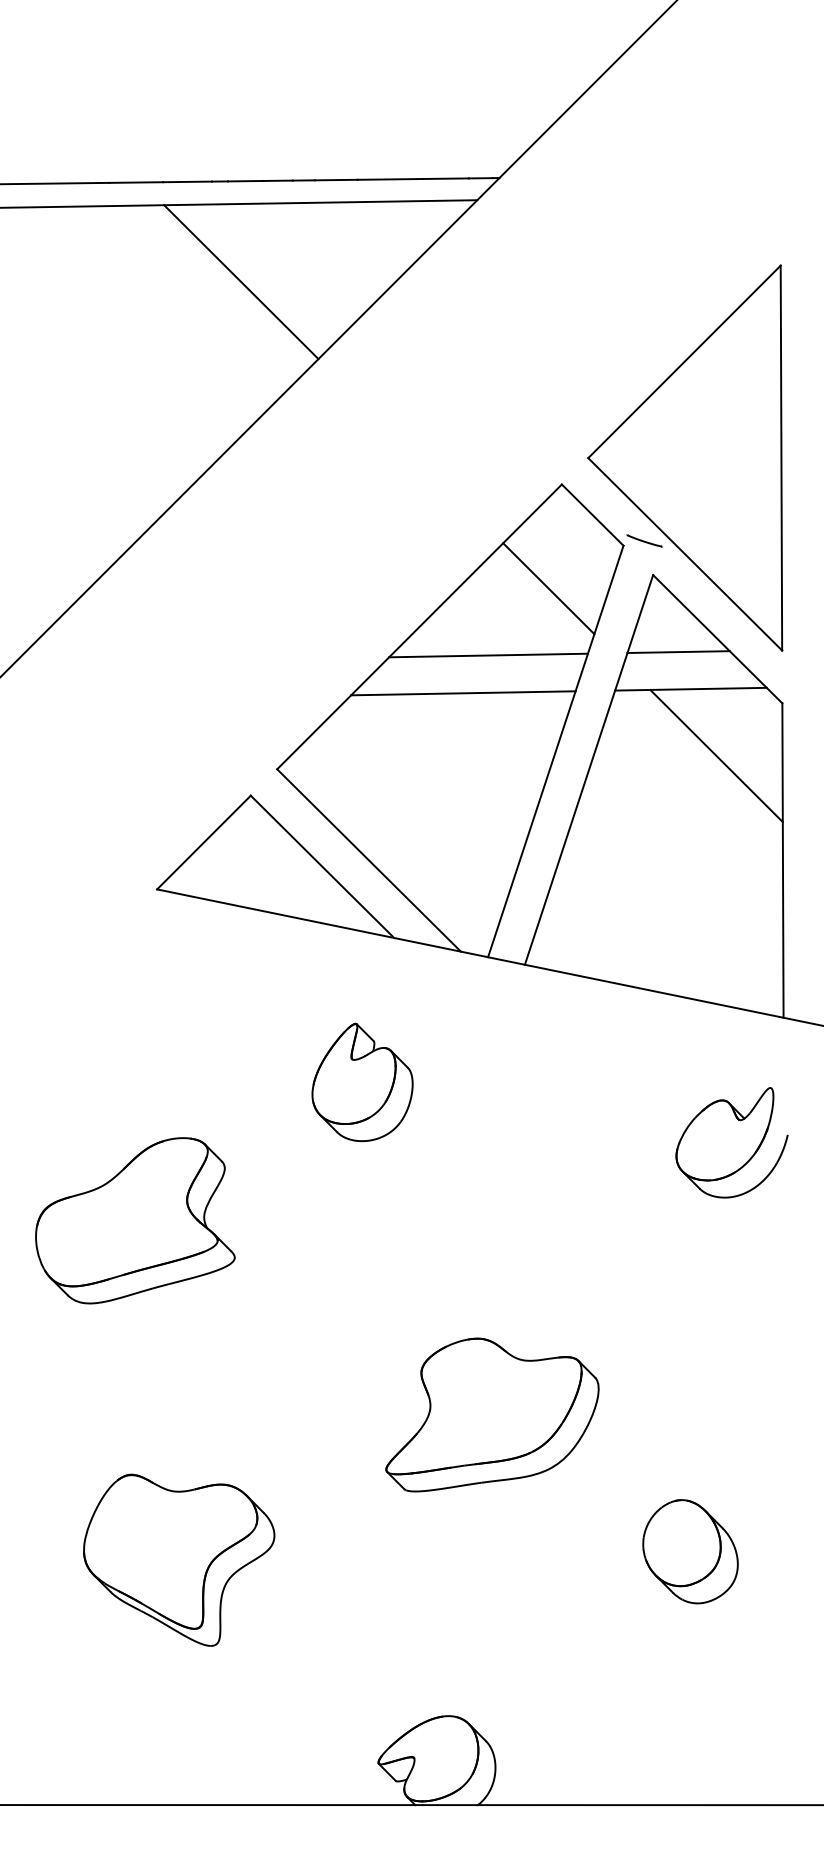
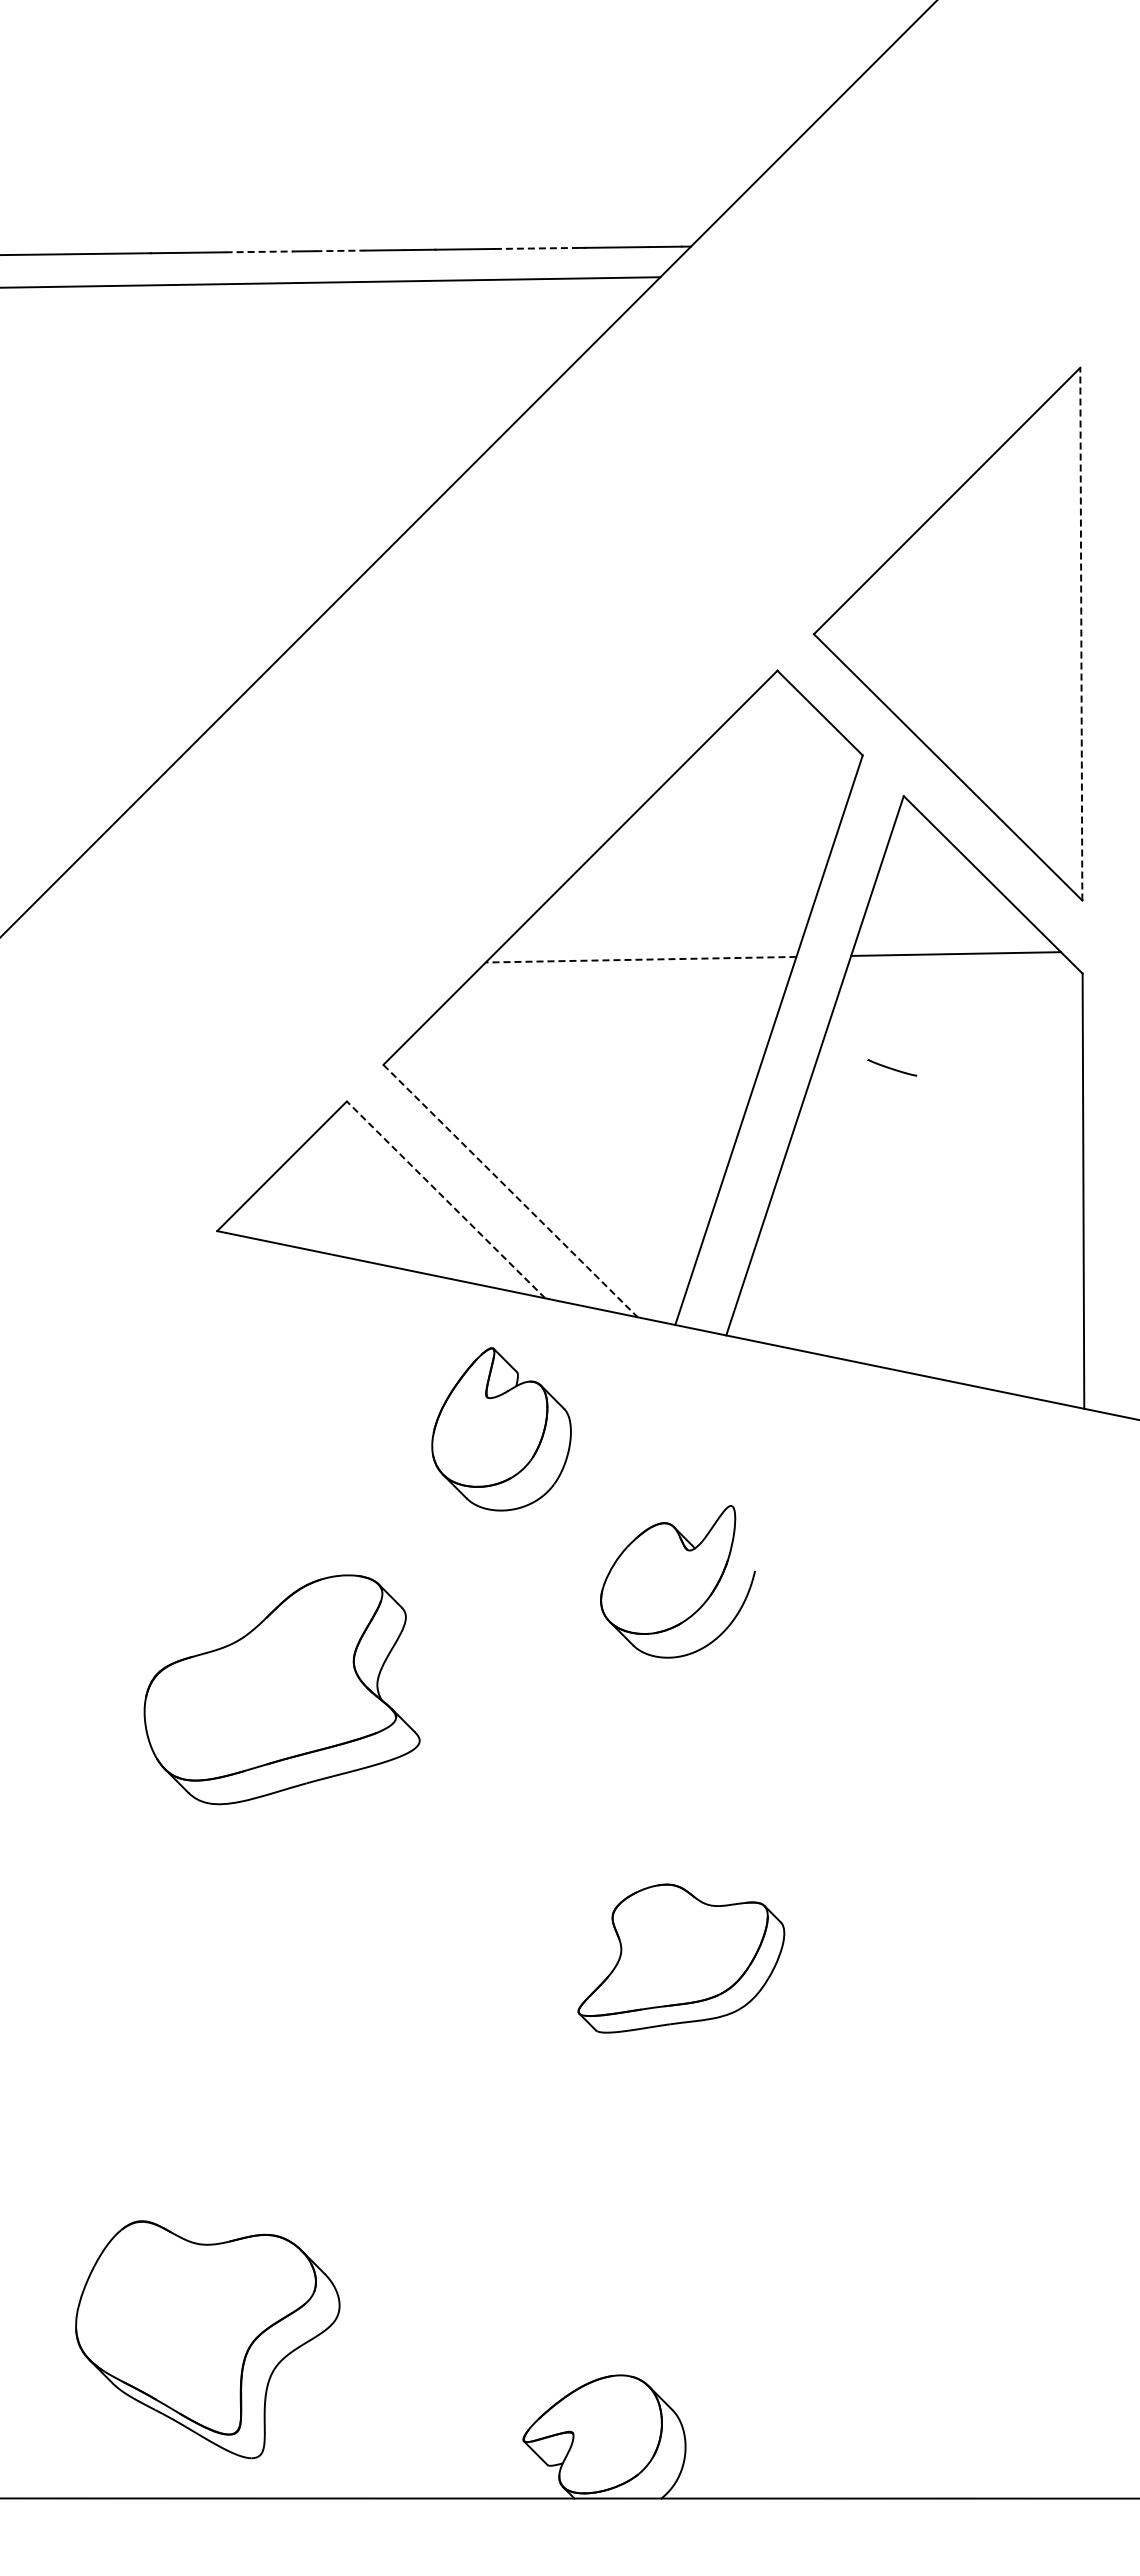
line: (387, 179) -> (536, 248), solid -> dashed
line: (246, 180) -> (340, 250), solid -> dashed
line: (187, 181) -> (259, 251), solid -> dashed
line: (241, 282) -> (333, 390), removed
line: (781, 457) -> (1081, 633), solid -> dashed
curve: (644, 540) -> (891, 1067), moved
line: (548, 588) -> (759, 814), removed
line: (678, 651) -> (938, 902), removed
line: (488, 654) -> (675, 906), removed
line: (462, 693) -> (640, 959), solid -> dashed
line: (716, 756) -> (991, 1046), removed
line: (369, 860) -> (510, 1191), solid -> dashed
line: (322, 866) -> (446, 1199), solid -> dashed
part: (362, 1082) -> (501, 1429), moved
part: (731, 1142) -> (677, 1581), moved
part: (134, 1220) -> (281, 1689), moved
part: (492, 1414) -> (681, 1958), size x0.7
part: (690, 1551) -> (955, 2147), removed
part: (178, 1560) -> (207, 2339), moved

